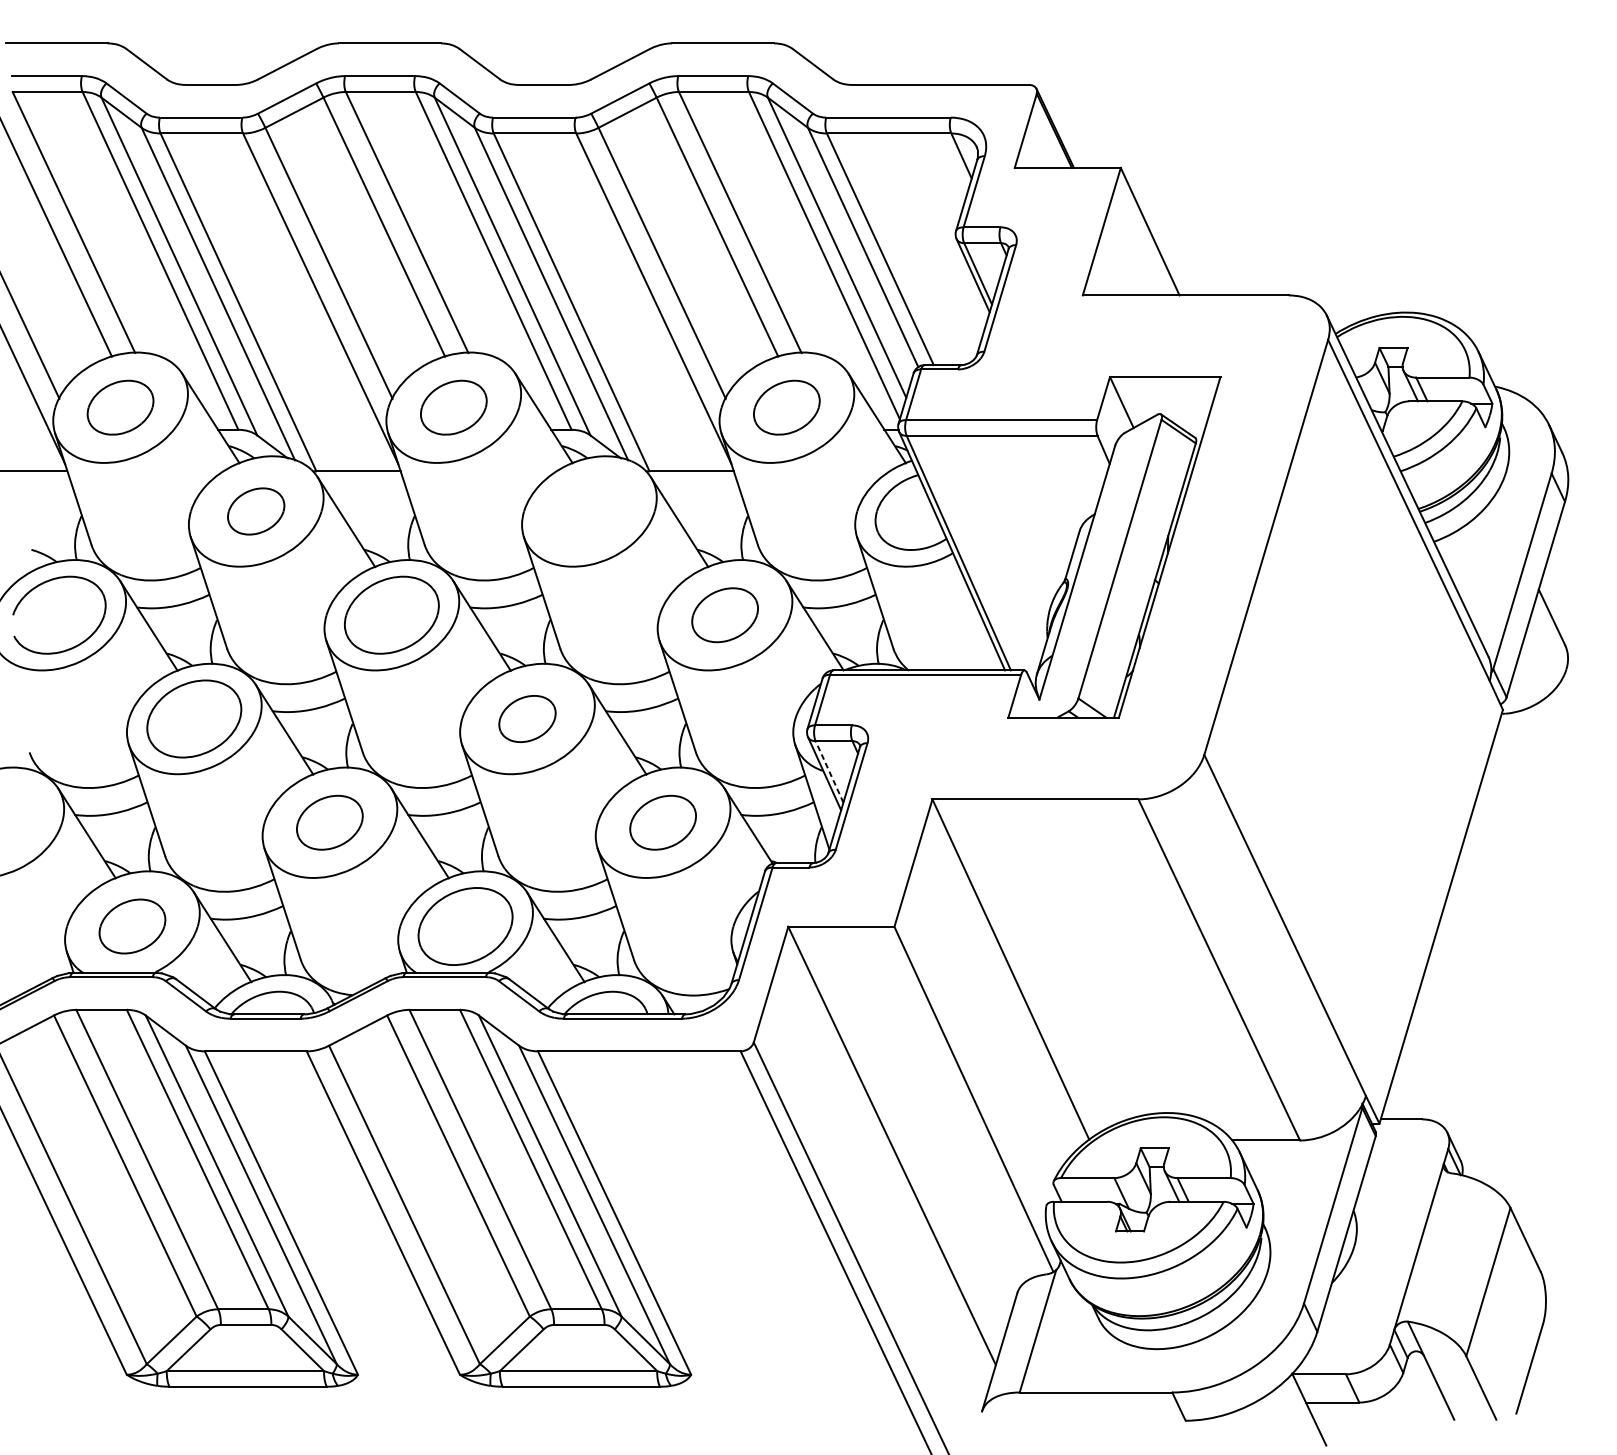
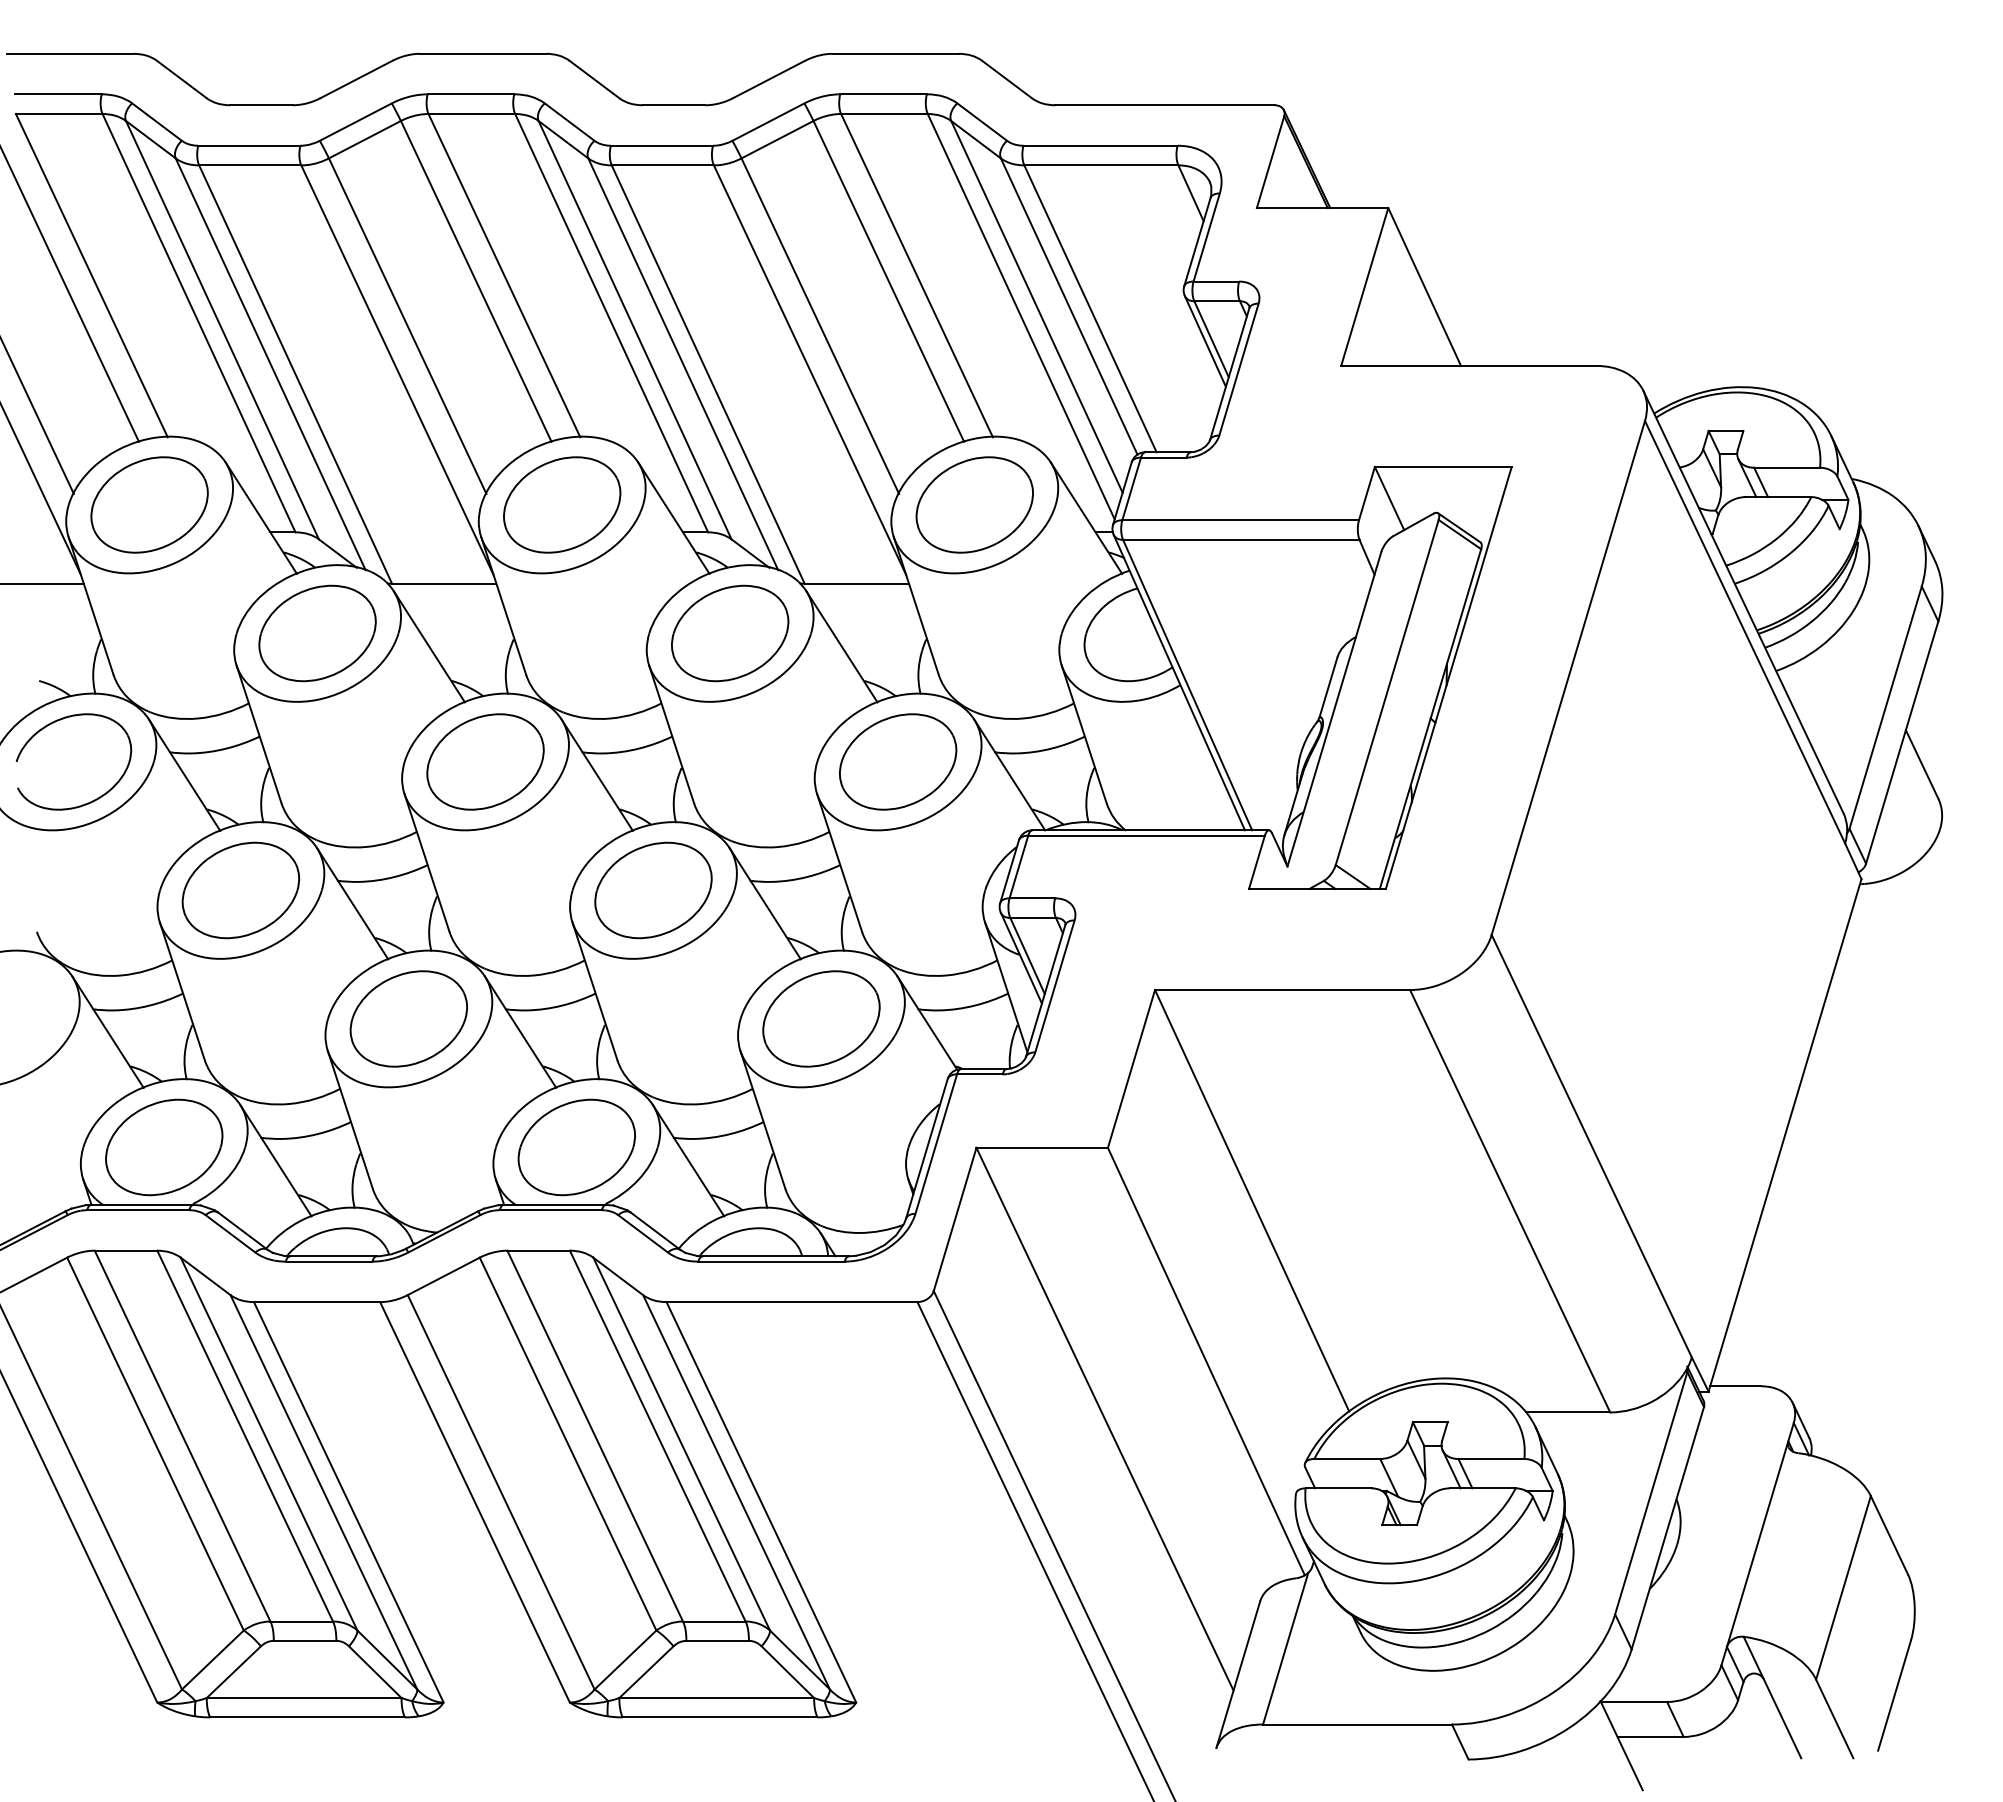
part: (120, 407) -> (149, 504), size x1.43
part: (454, 407) -> (562, 504), size x1.43
part: (786, 407) -> (974, 504), size x1.43
part: (256, 511) -> (317, 633), size x1.67
part: (589, 511) -> (730, 633), added
part: (725, 614) -> (898, 761), size x1.43
part: (527, 719) -> (653, 890), size x1.67
line: (829, 772) -> (1027, 956), dashed -> solid
part: (329, 822) -> (408, 1018), size x1.43
part: (663, 822) -> (821, 1018), size x1.43
part: (132, 926) -> (164, 1147), size x1.43

